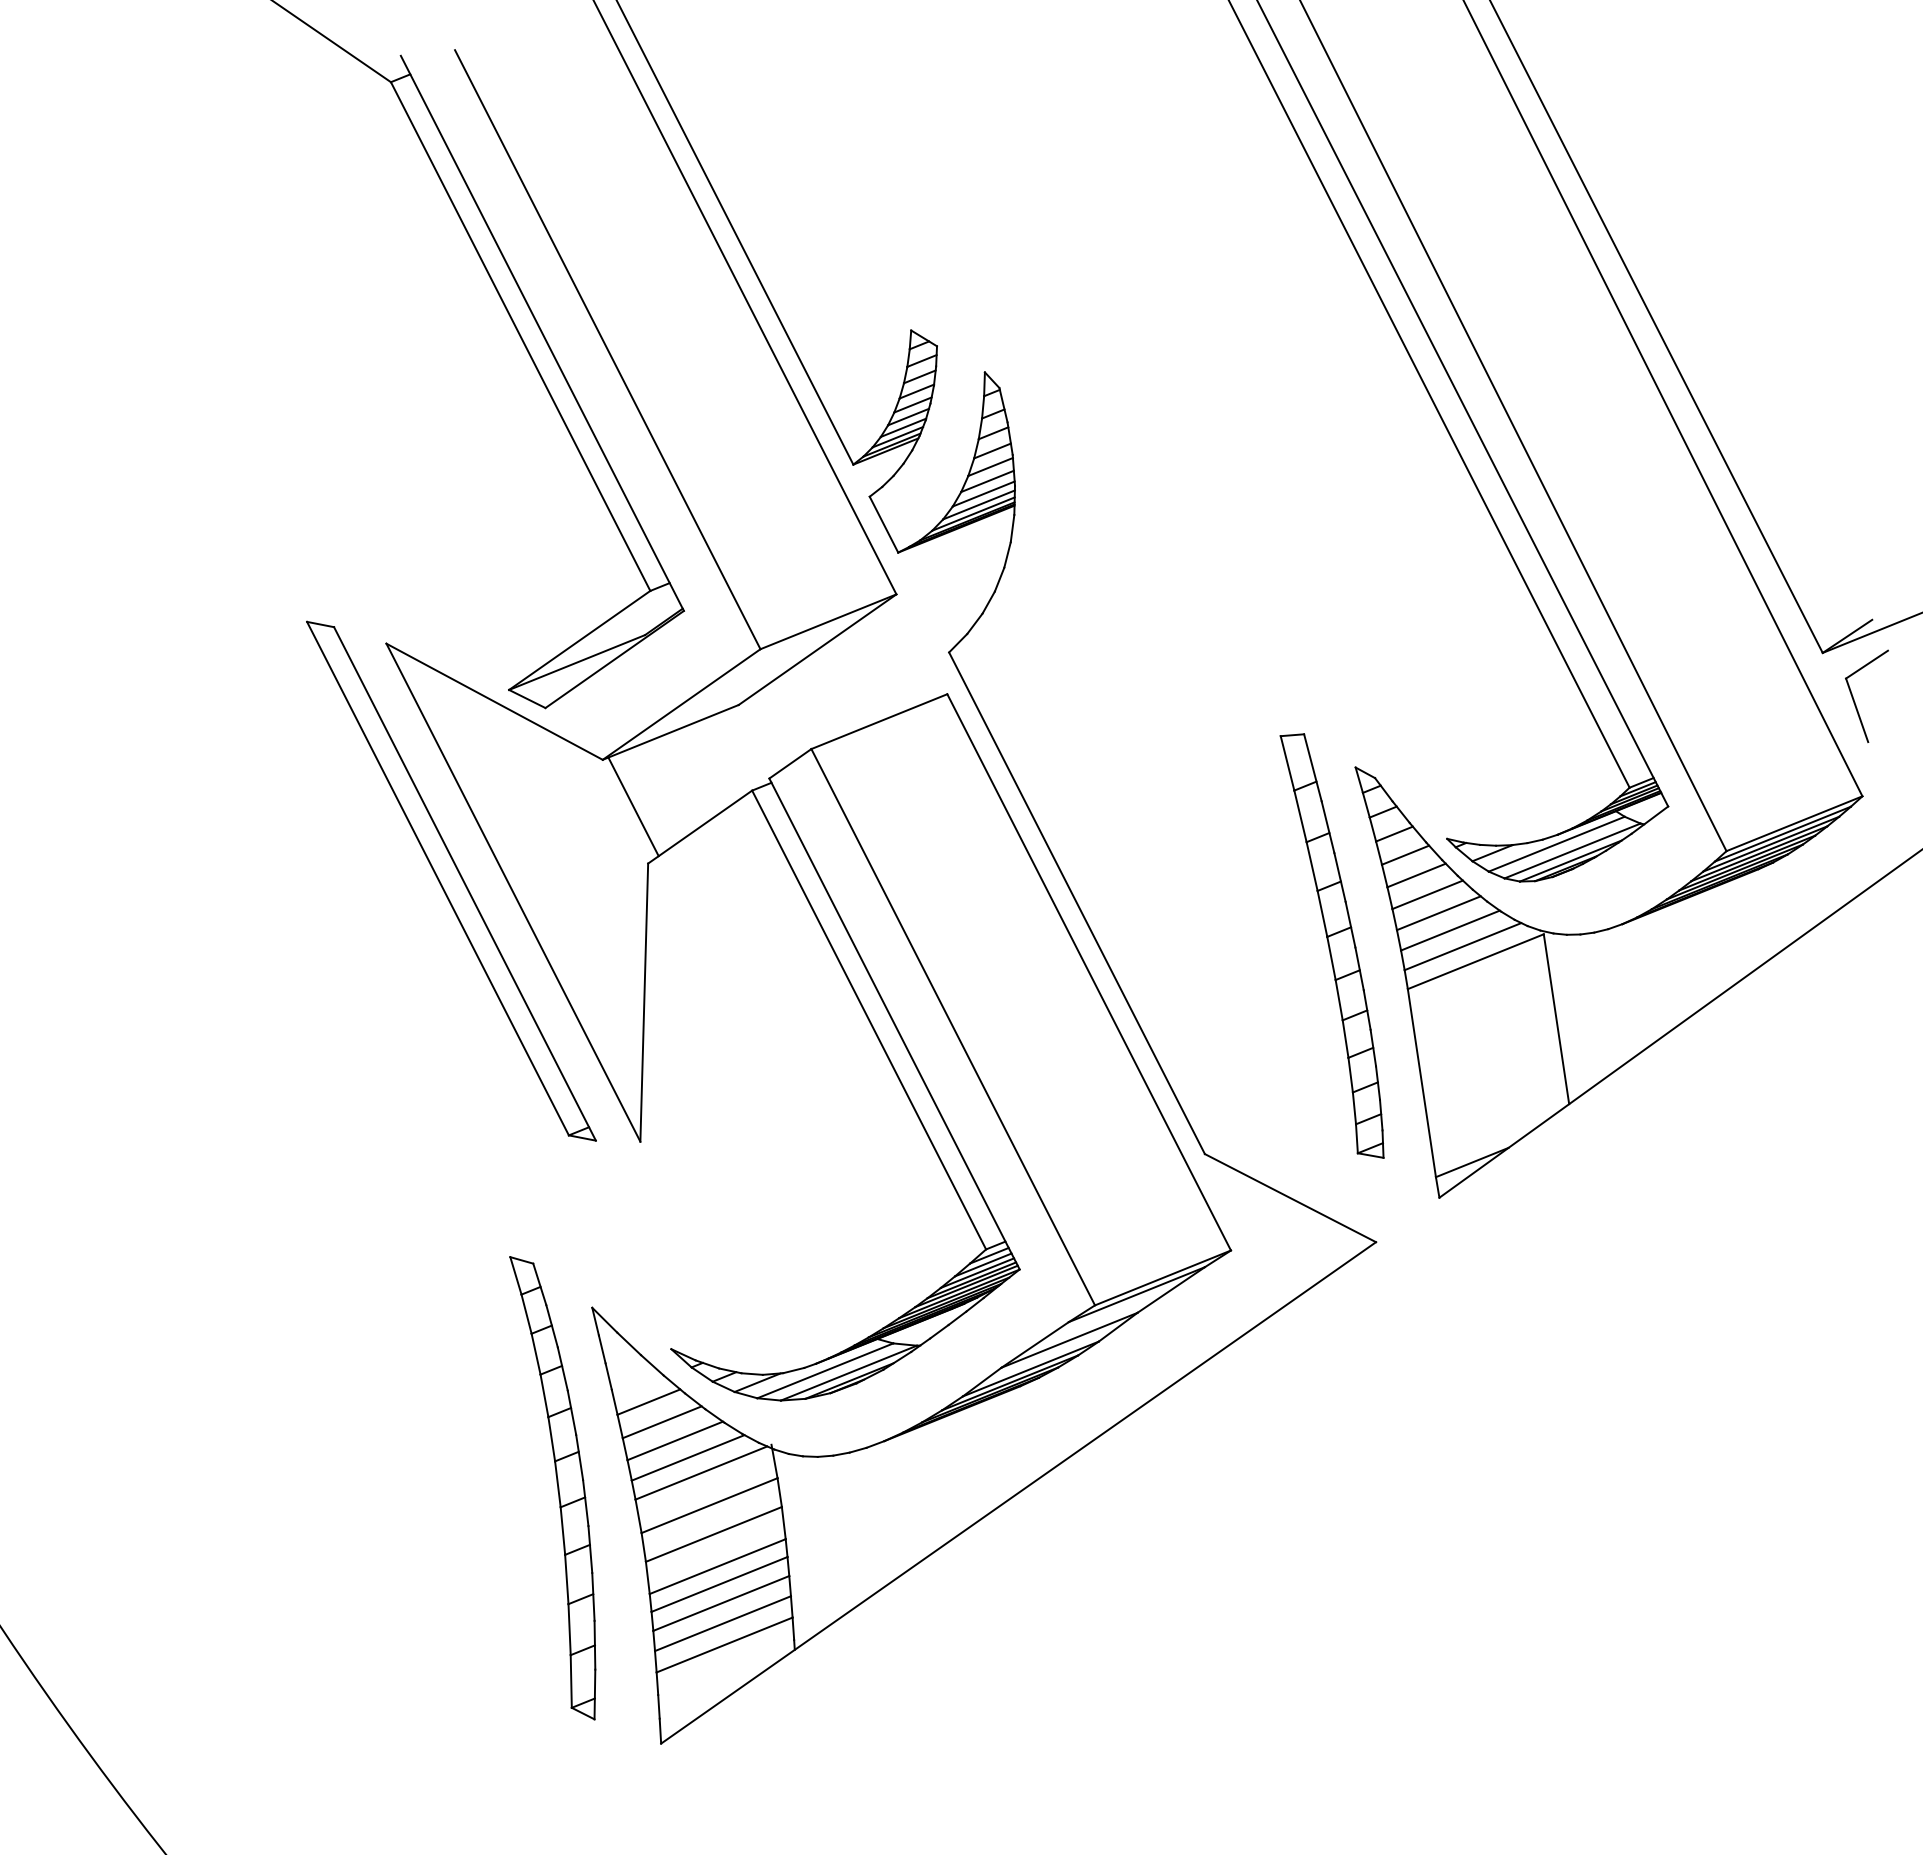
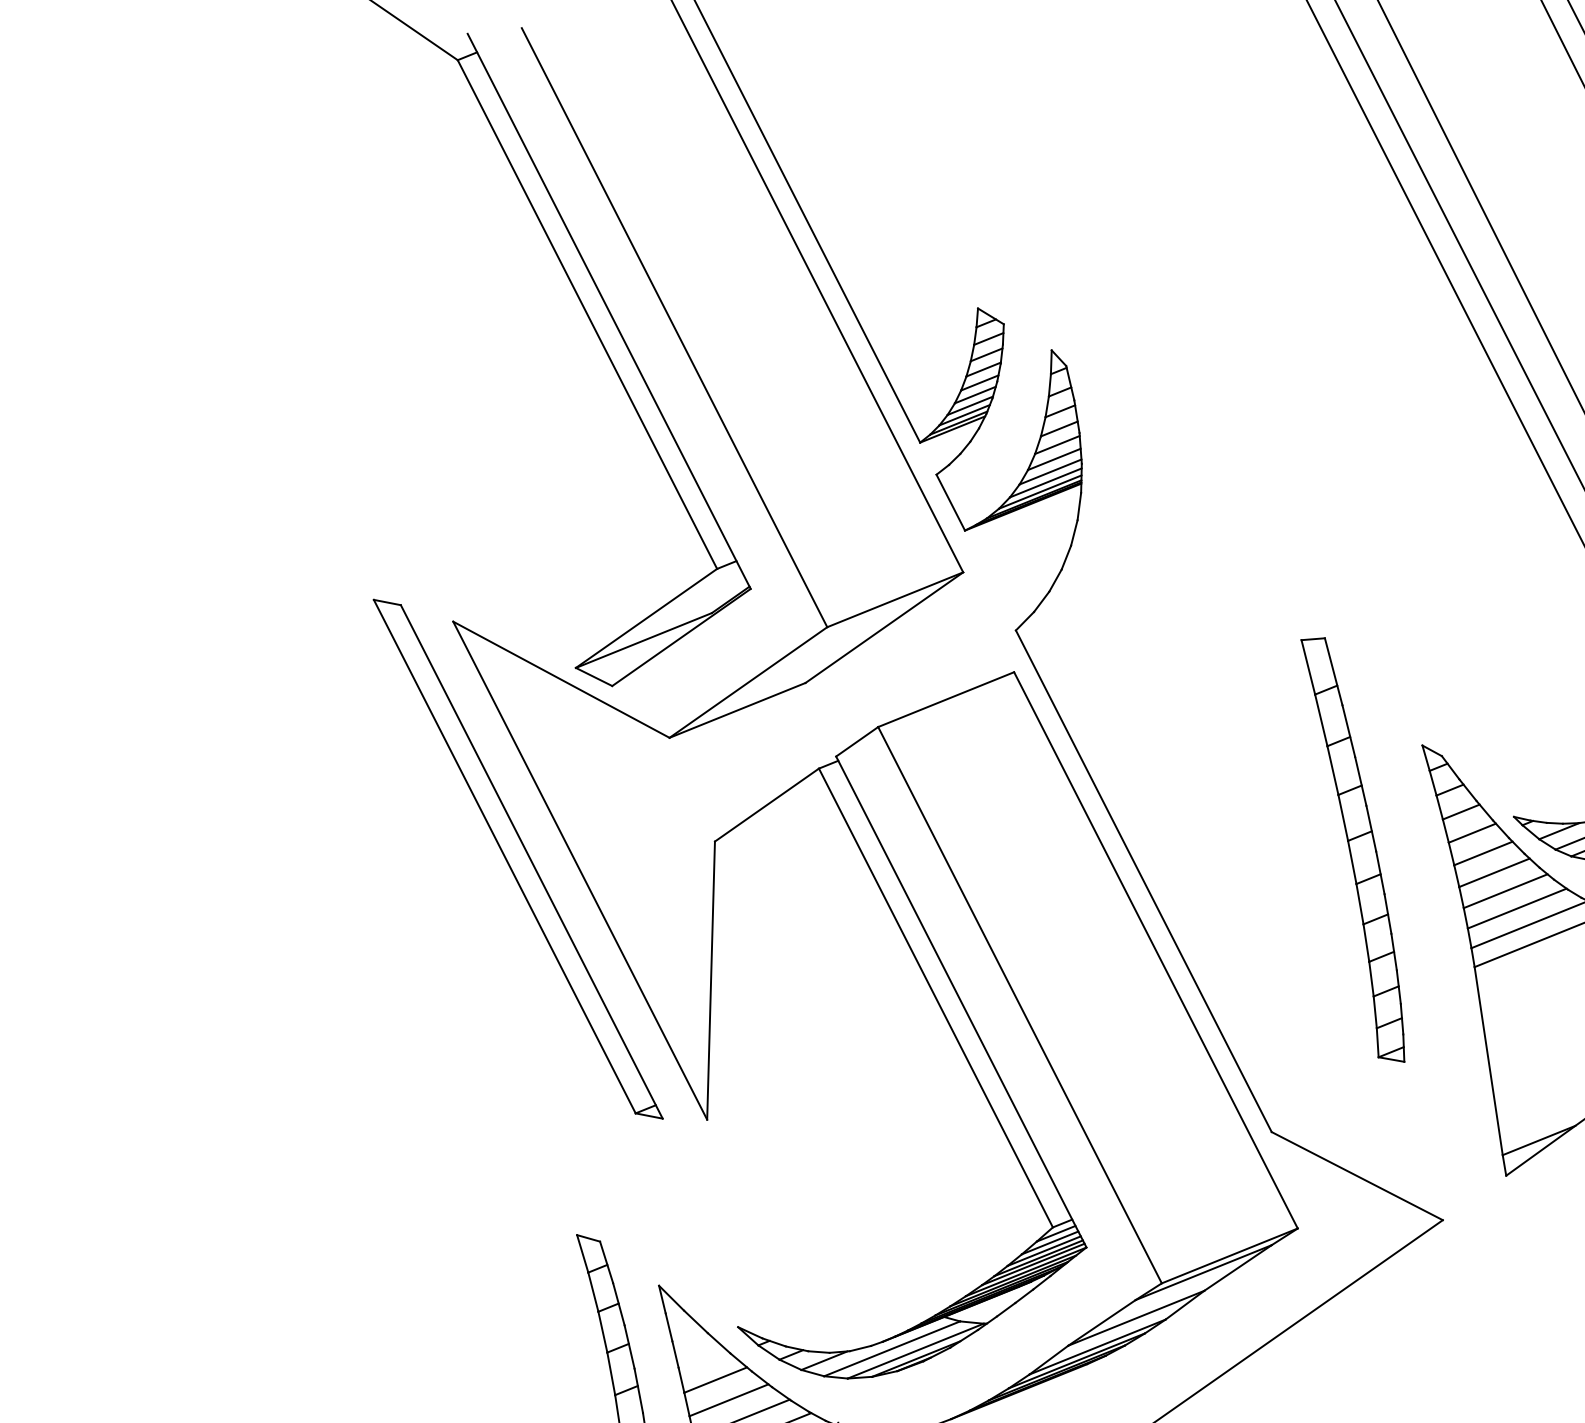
line: (633, 806) -> (700, 784), removed
part: (1331, 945) -> (1352, 849), moved

